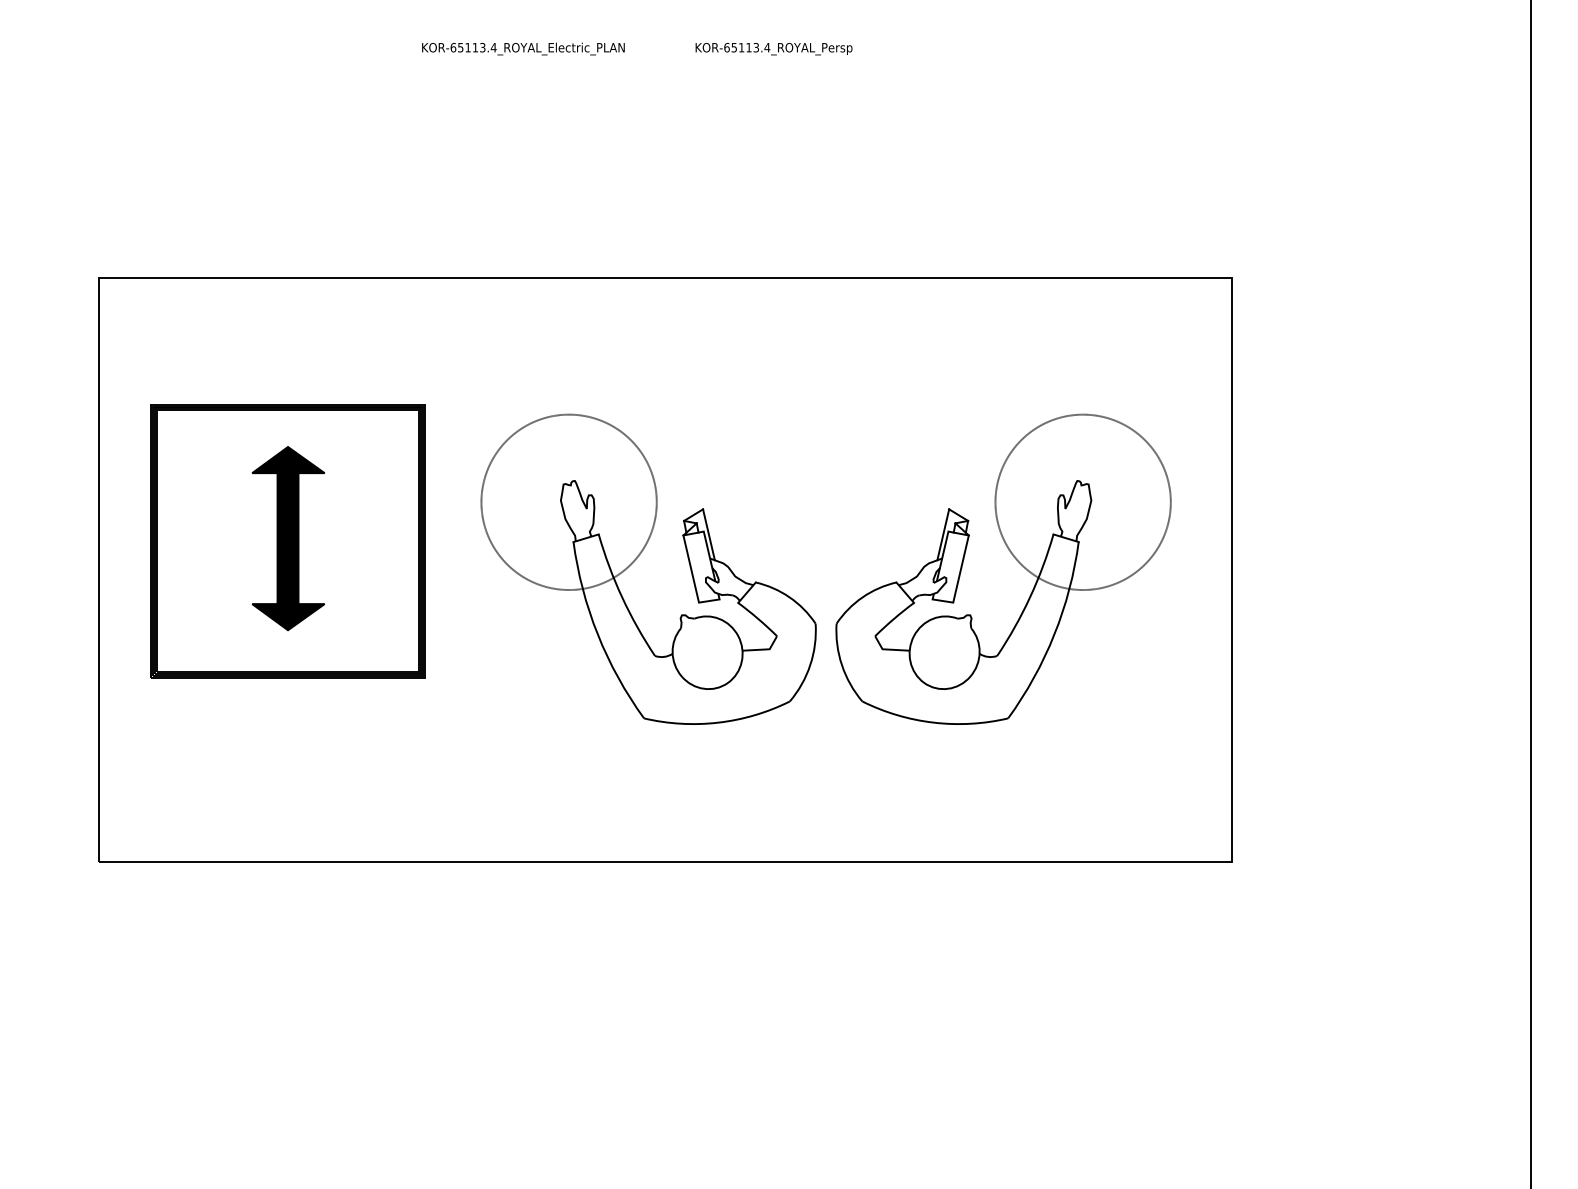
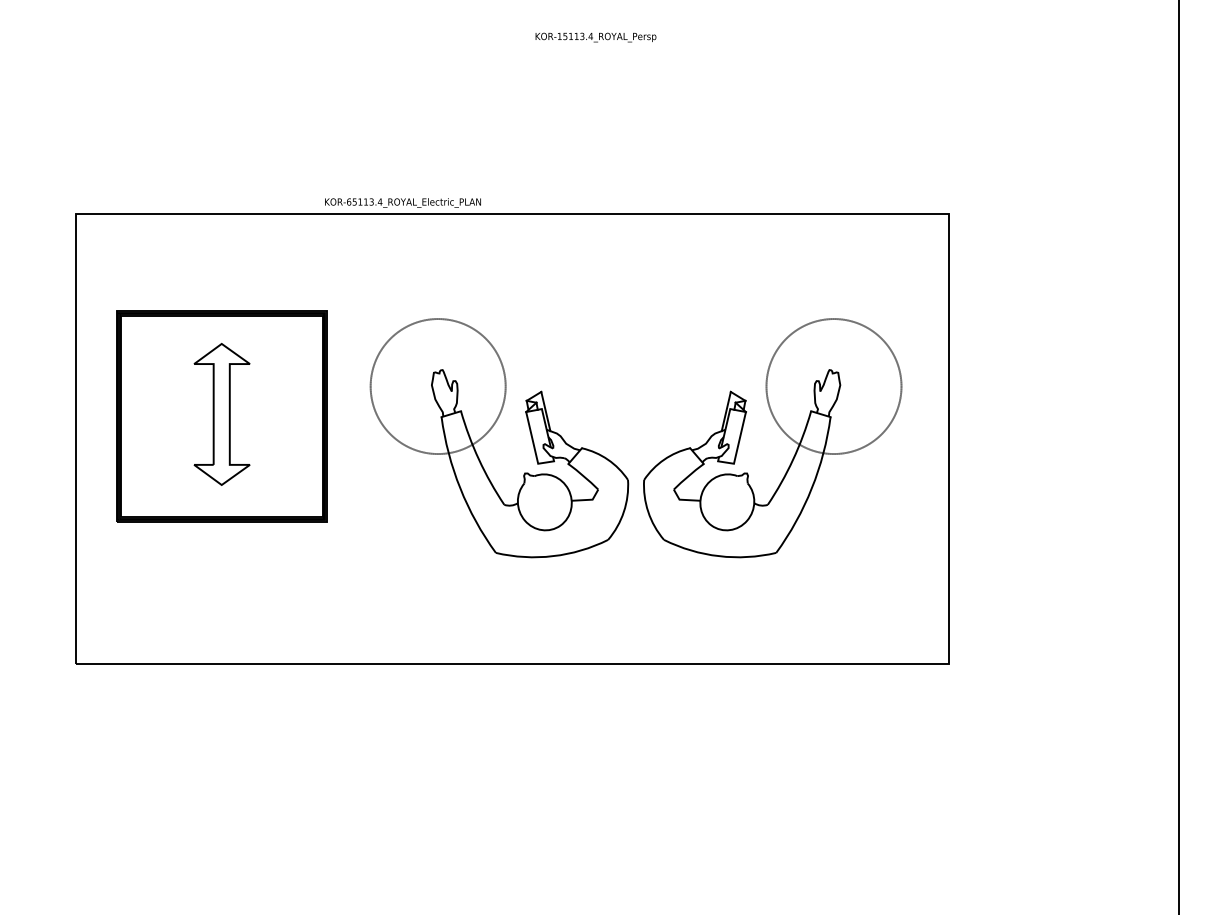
text: (726, 47) -> (559, 36), KOR-65113.4_ROYAL_Persp -> KOR-15113.4_ROYAL_Persp
text: (523, 48) -> (403, 202), moved
fill: (288, 538) -> (222, 414), removed

